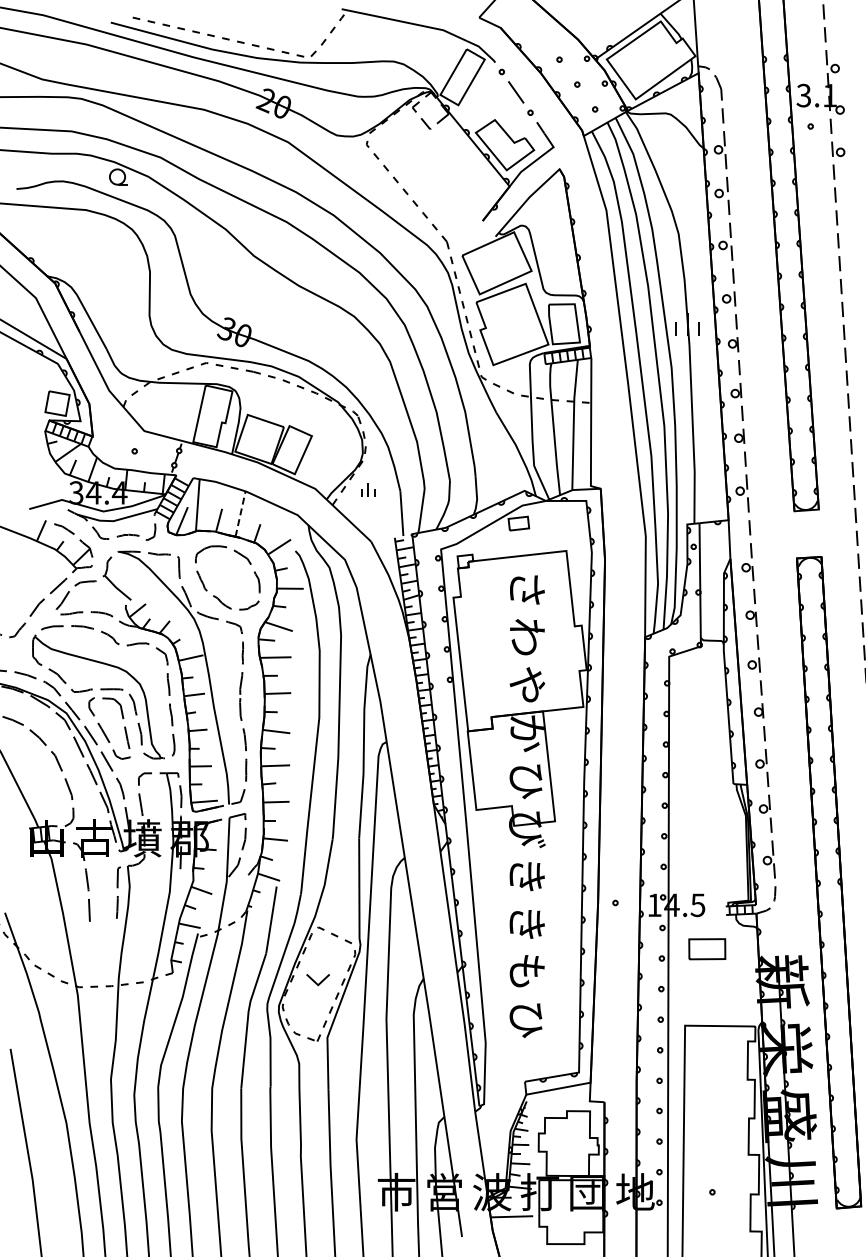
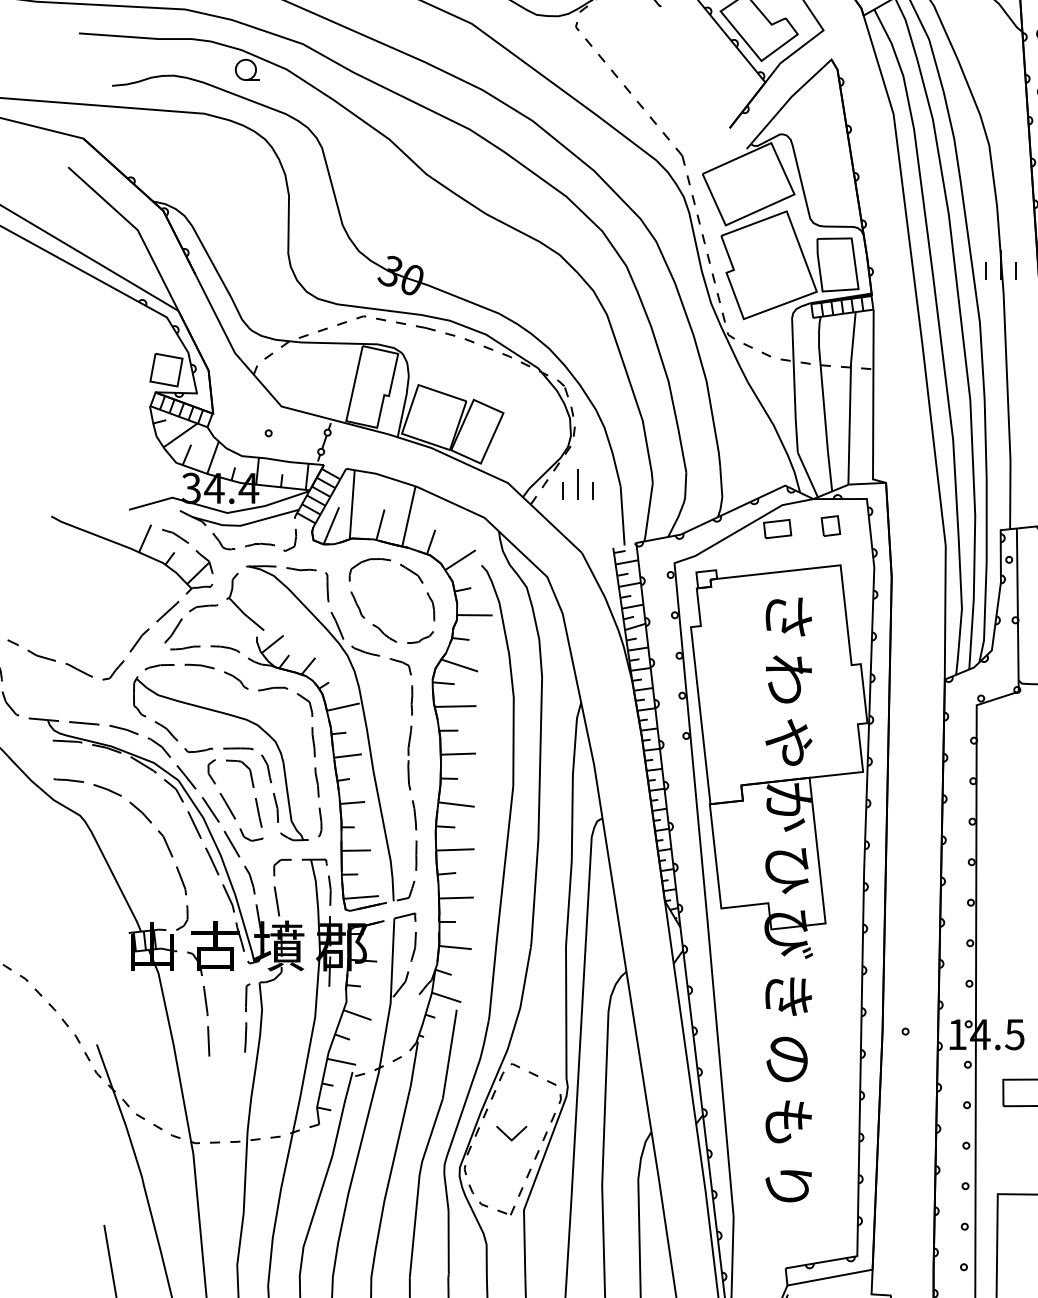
part: (368, 490) -> (578, 485), size x1.67
line: (240, 513) -> (408, 515), dashed -> solid
part: (559, 520) -> (831, 524), added
text: (526, 924) -> (787, 1060), き -> の
text: (526, 1020) -> (787, 1187), ひ -> り

